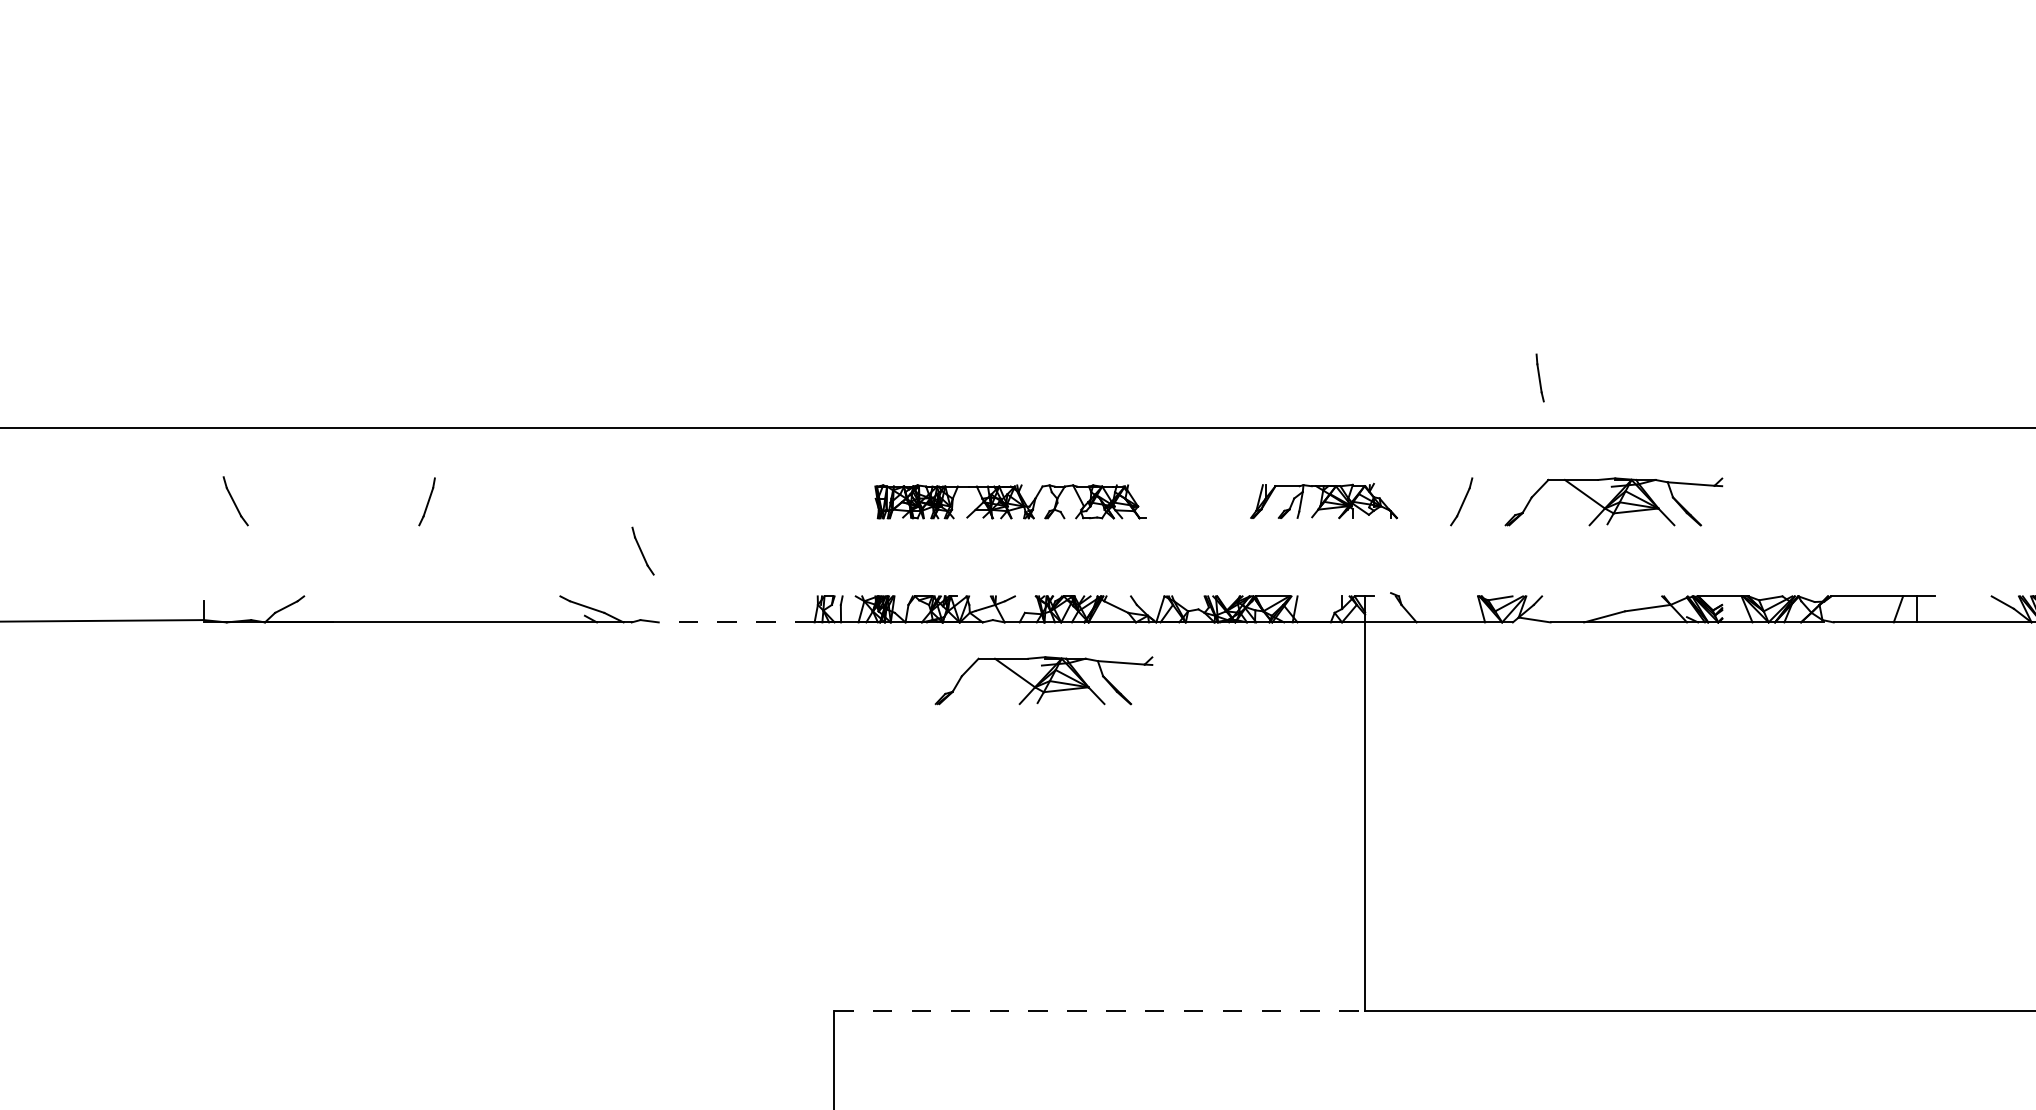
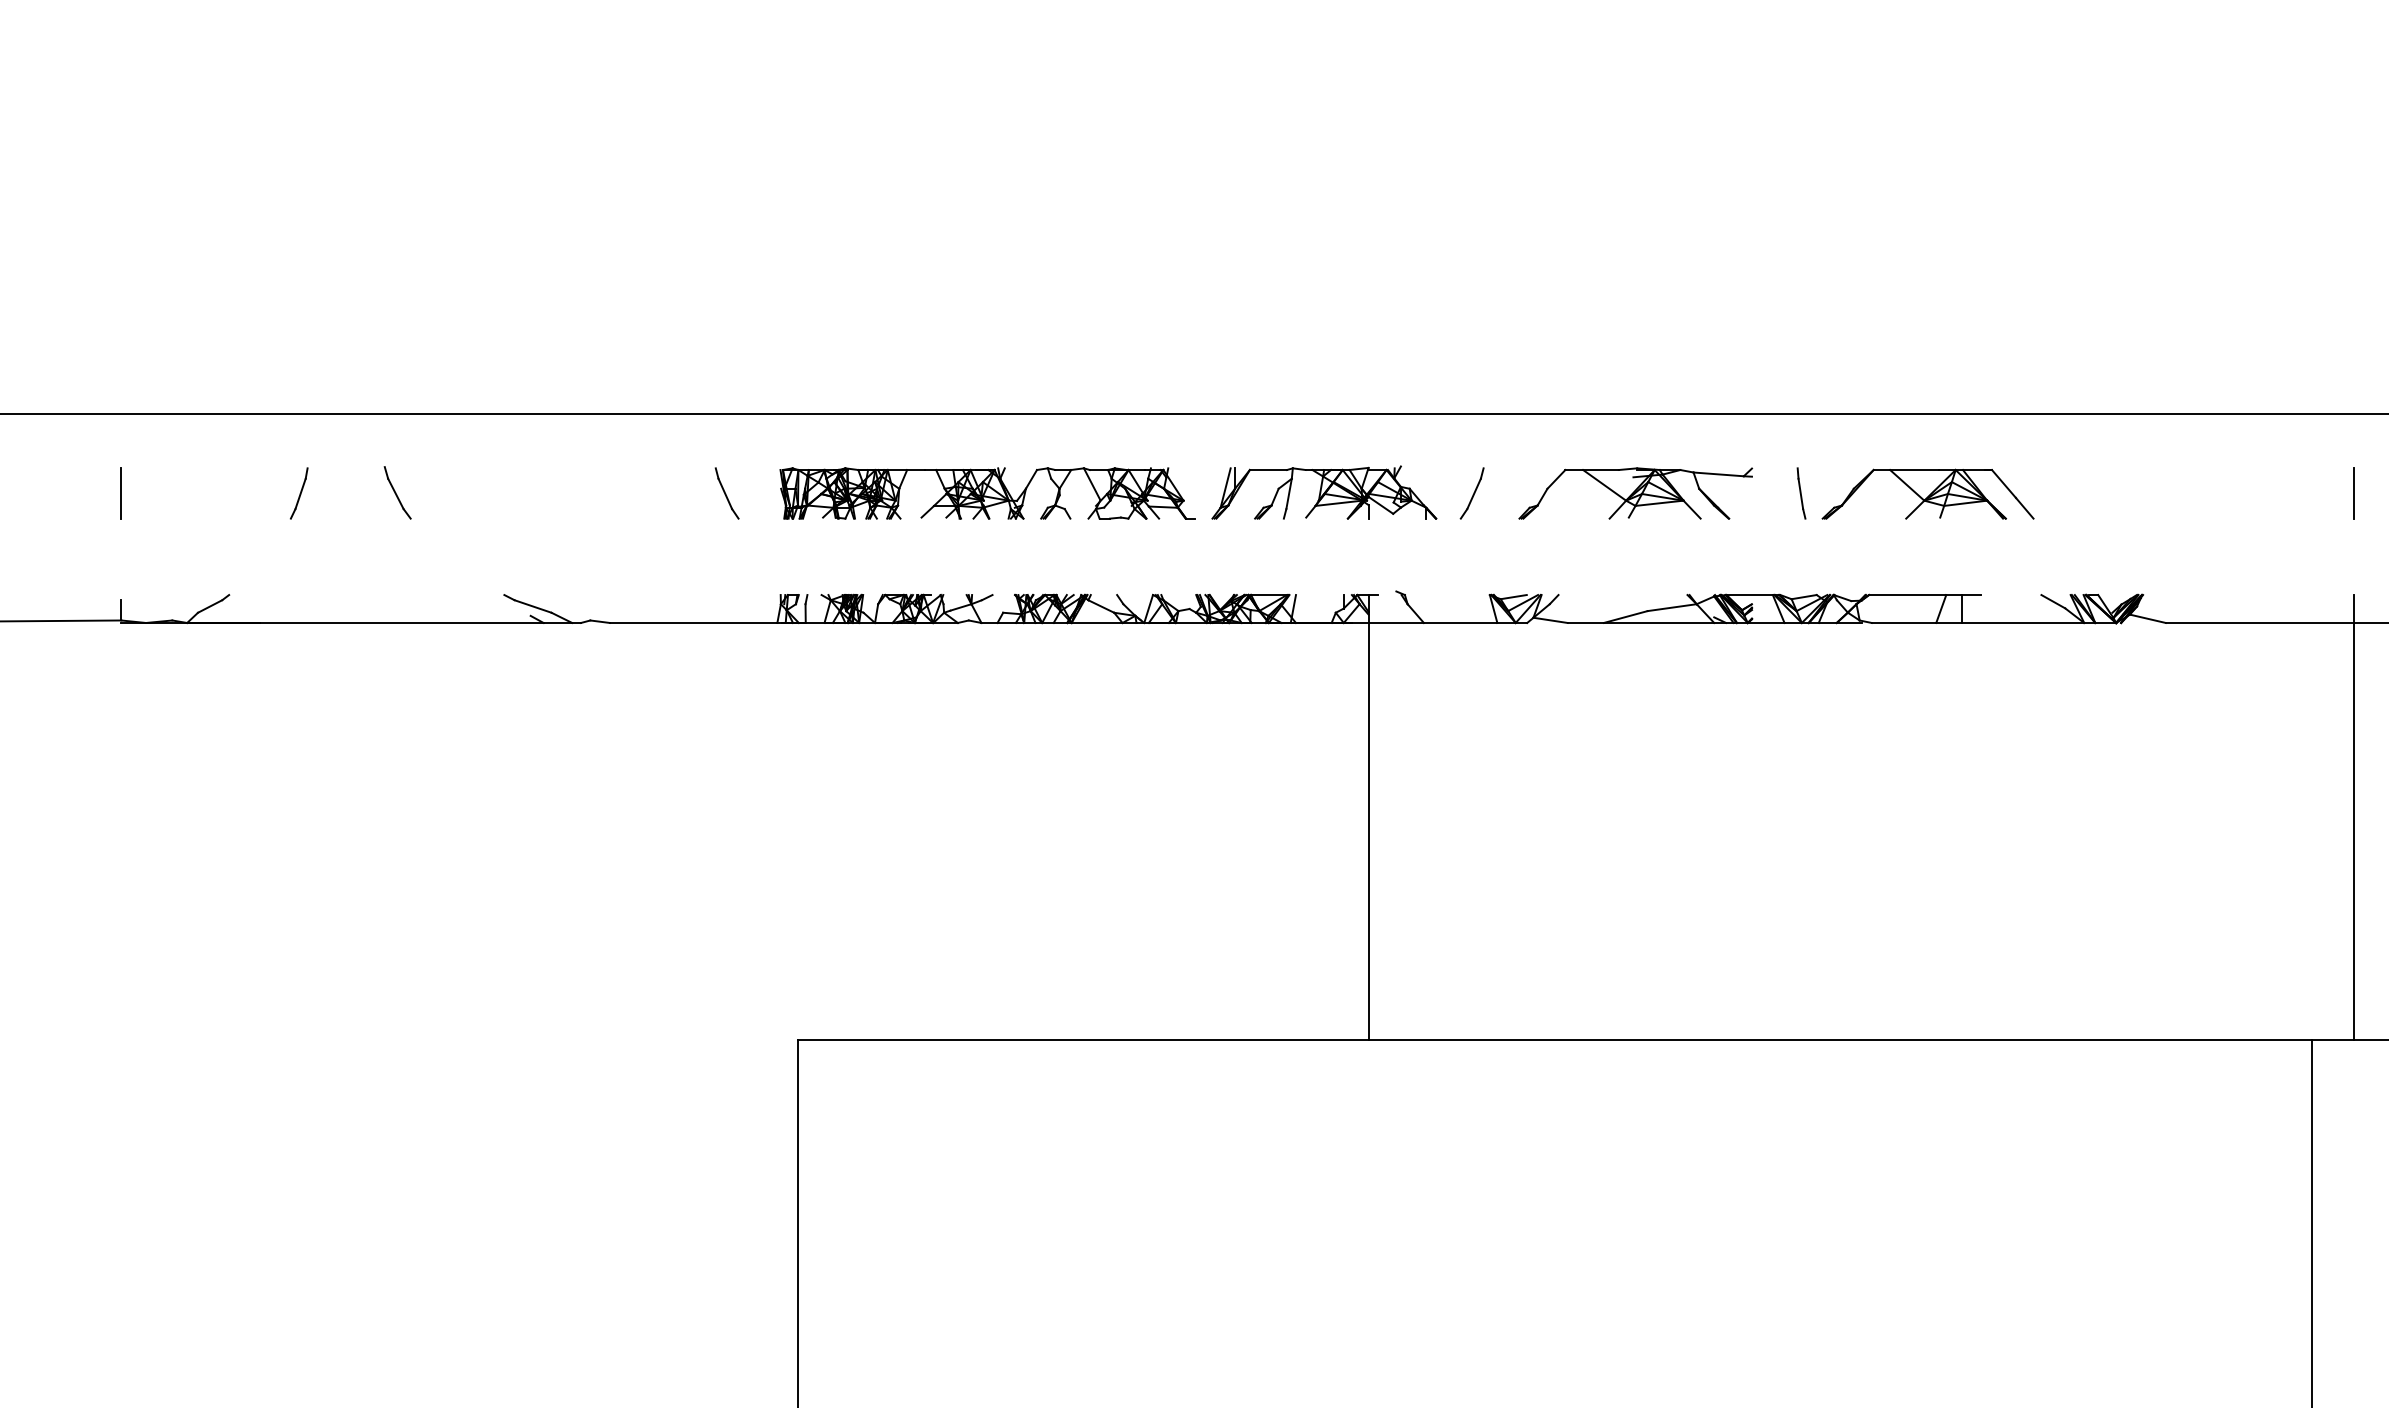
line: (1540, 377) -> (1801, 493), moved
part: (235, 500) -> (397, 492), moved
part: (1324, 500) -> (1324, 492), size x1.43
line: (203, 501) -> (121, 493), added
part: (427, 501) -> (299, 493), moved
part: (1010, 501) -> (987, 493), size x1.43
part: (1885, 501) -> (1927, 493), added
part: (642, 551) -> (726, 493), moved
line: (736, 621) -> (693, 622), dashed -> solid
part: (1043, 680) -> (1023, 685), removed
line: (1099, 1011) -> (1083, 1040), dashed -> solid

